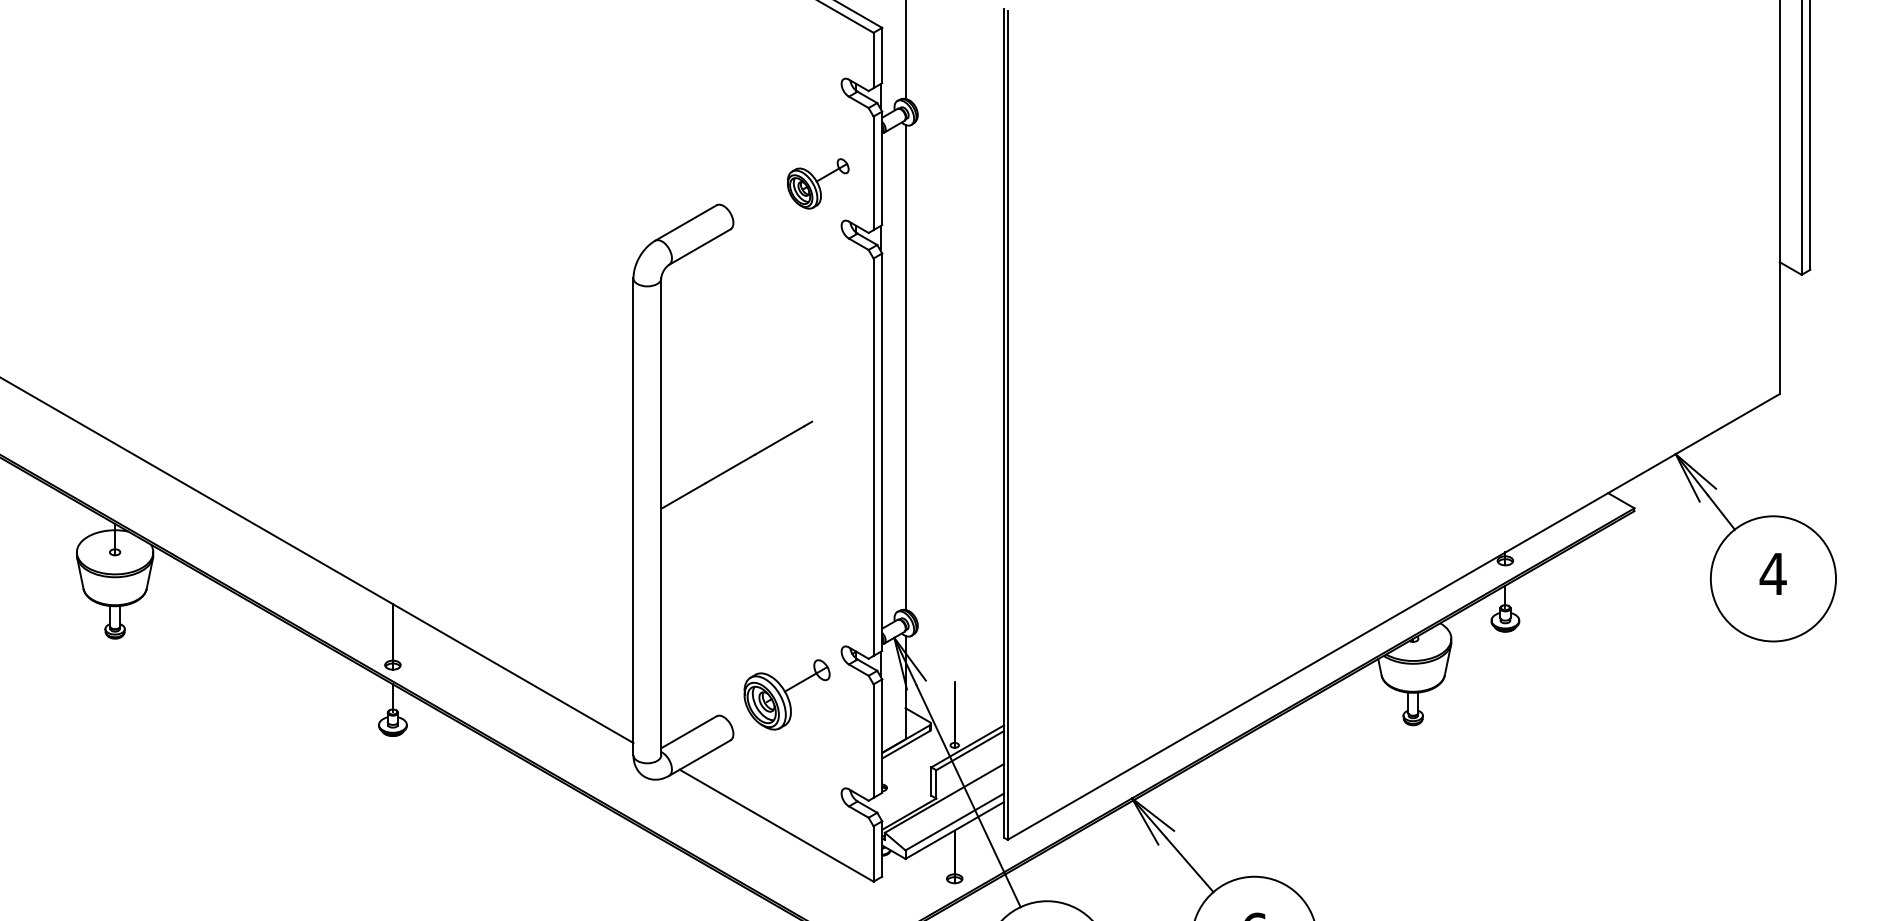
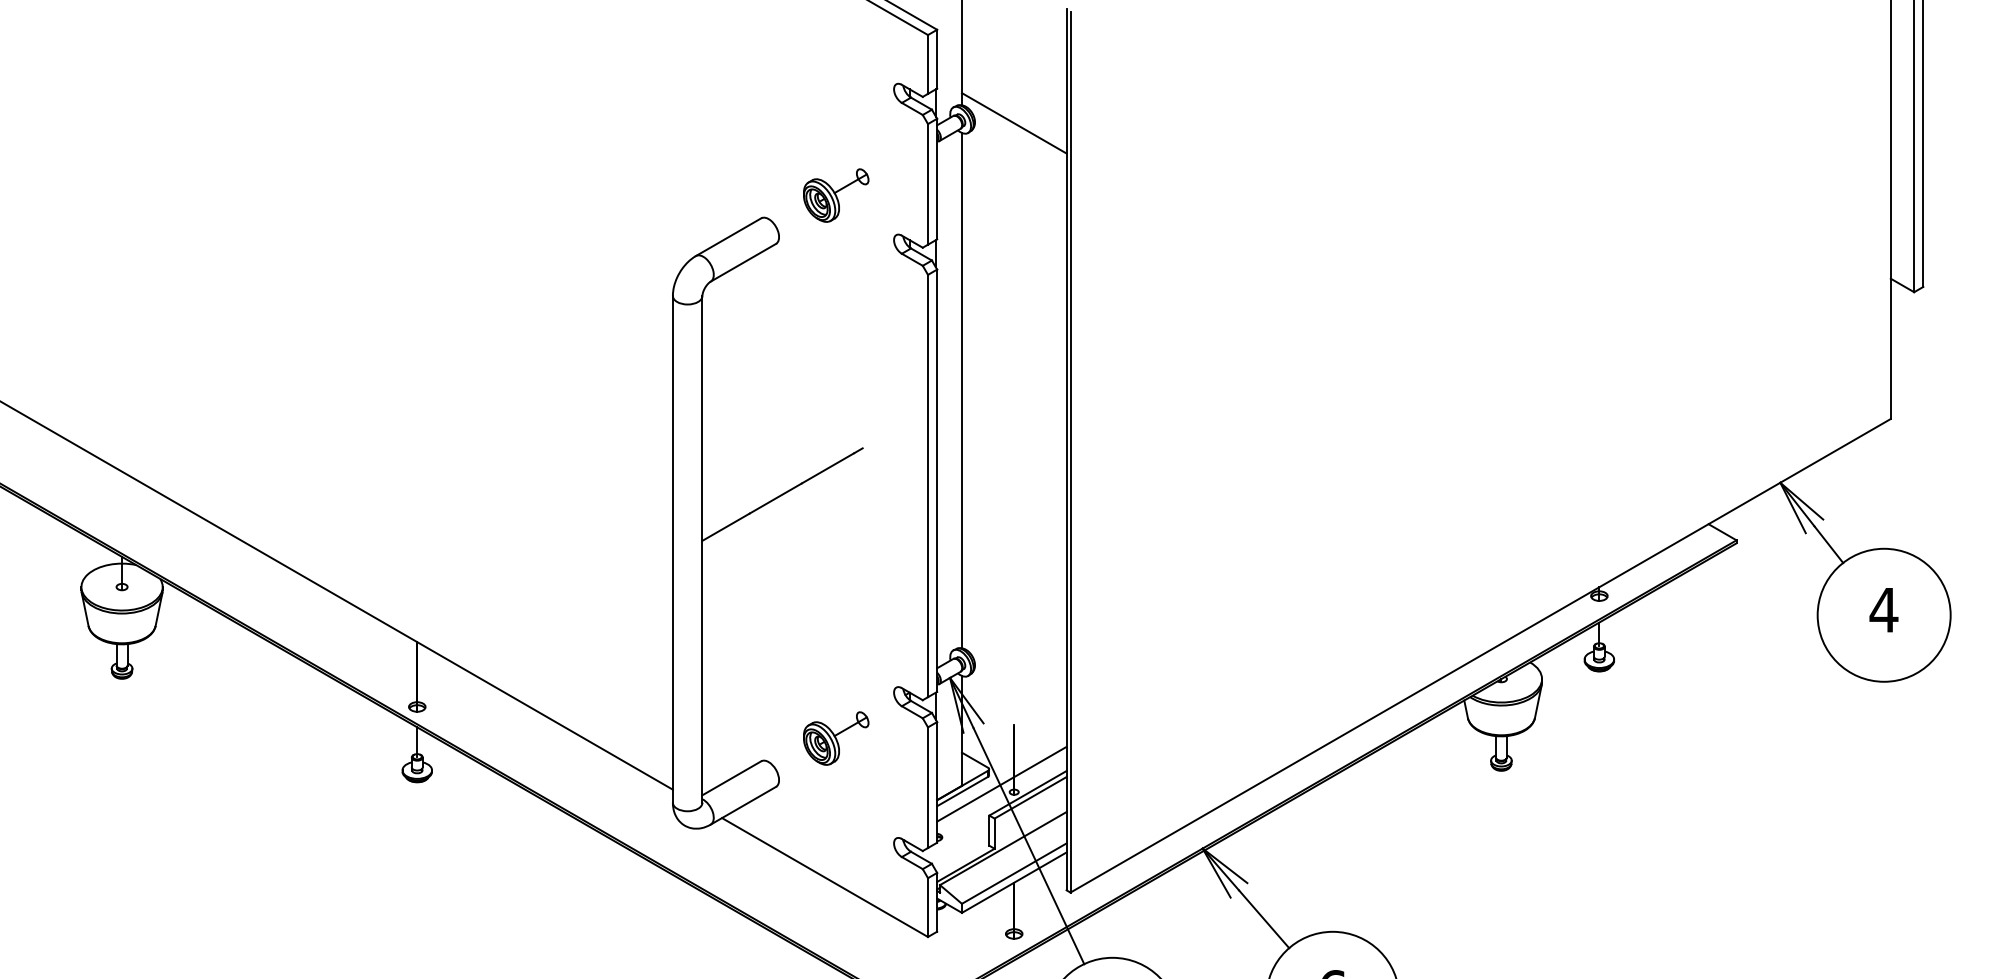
line: (954, 116) -> (1013, 123), added
part: (818, 183) -> (836, 195), moved
part: (787, 694) -> (836, 738), size x0.71
line: (942, 737) -> (1001, 783), added

